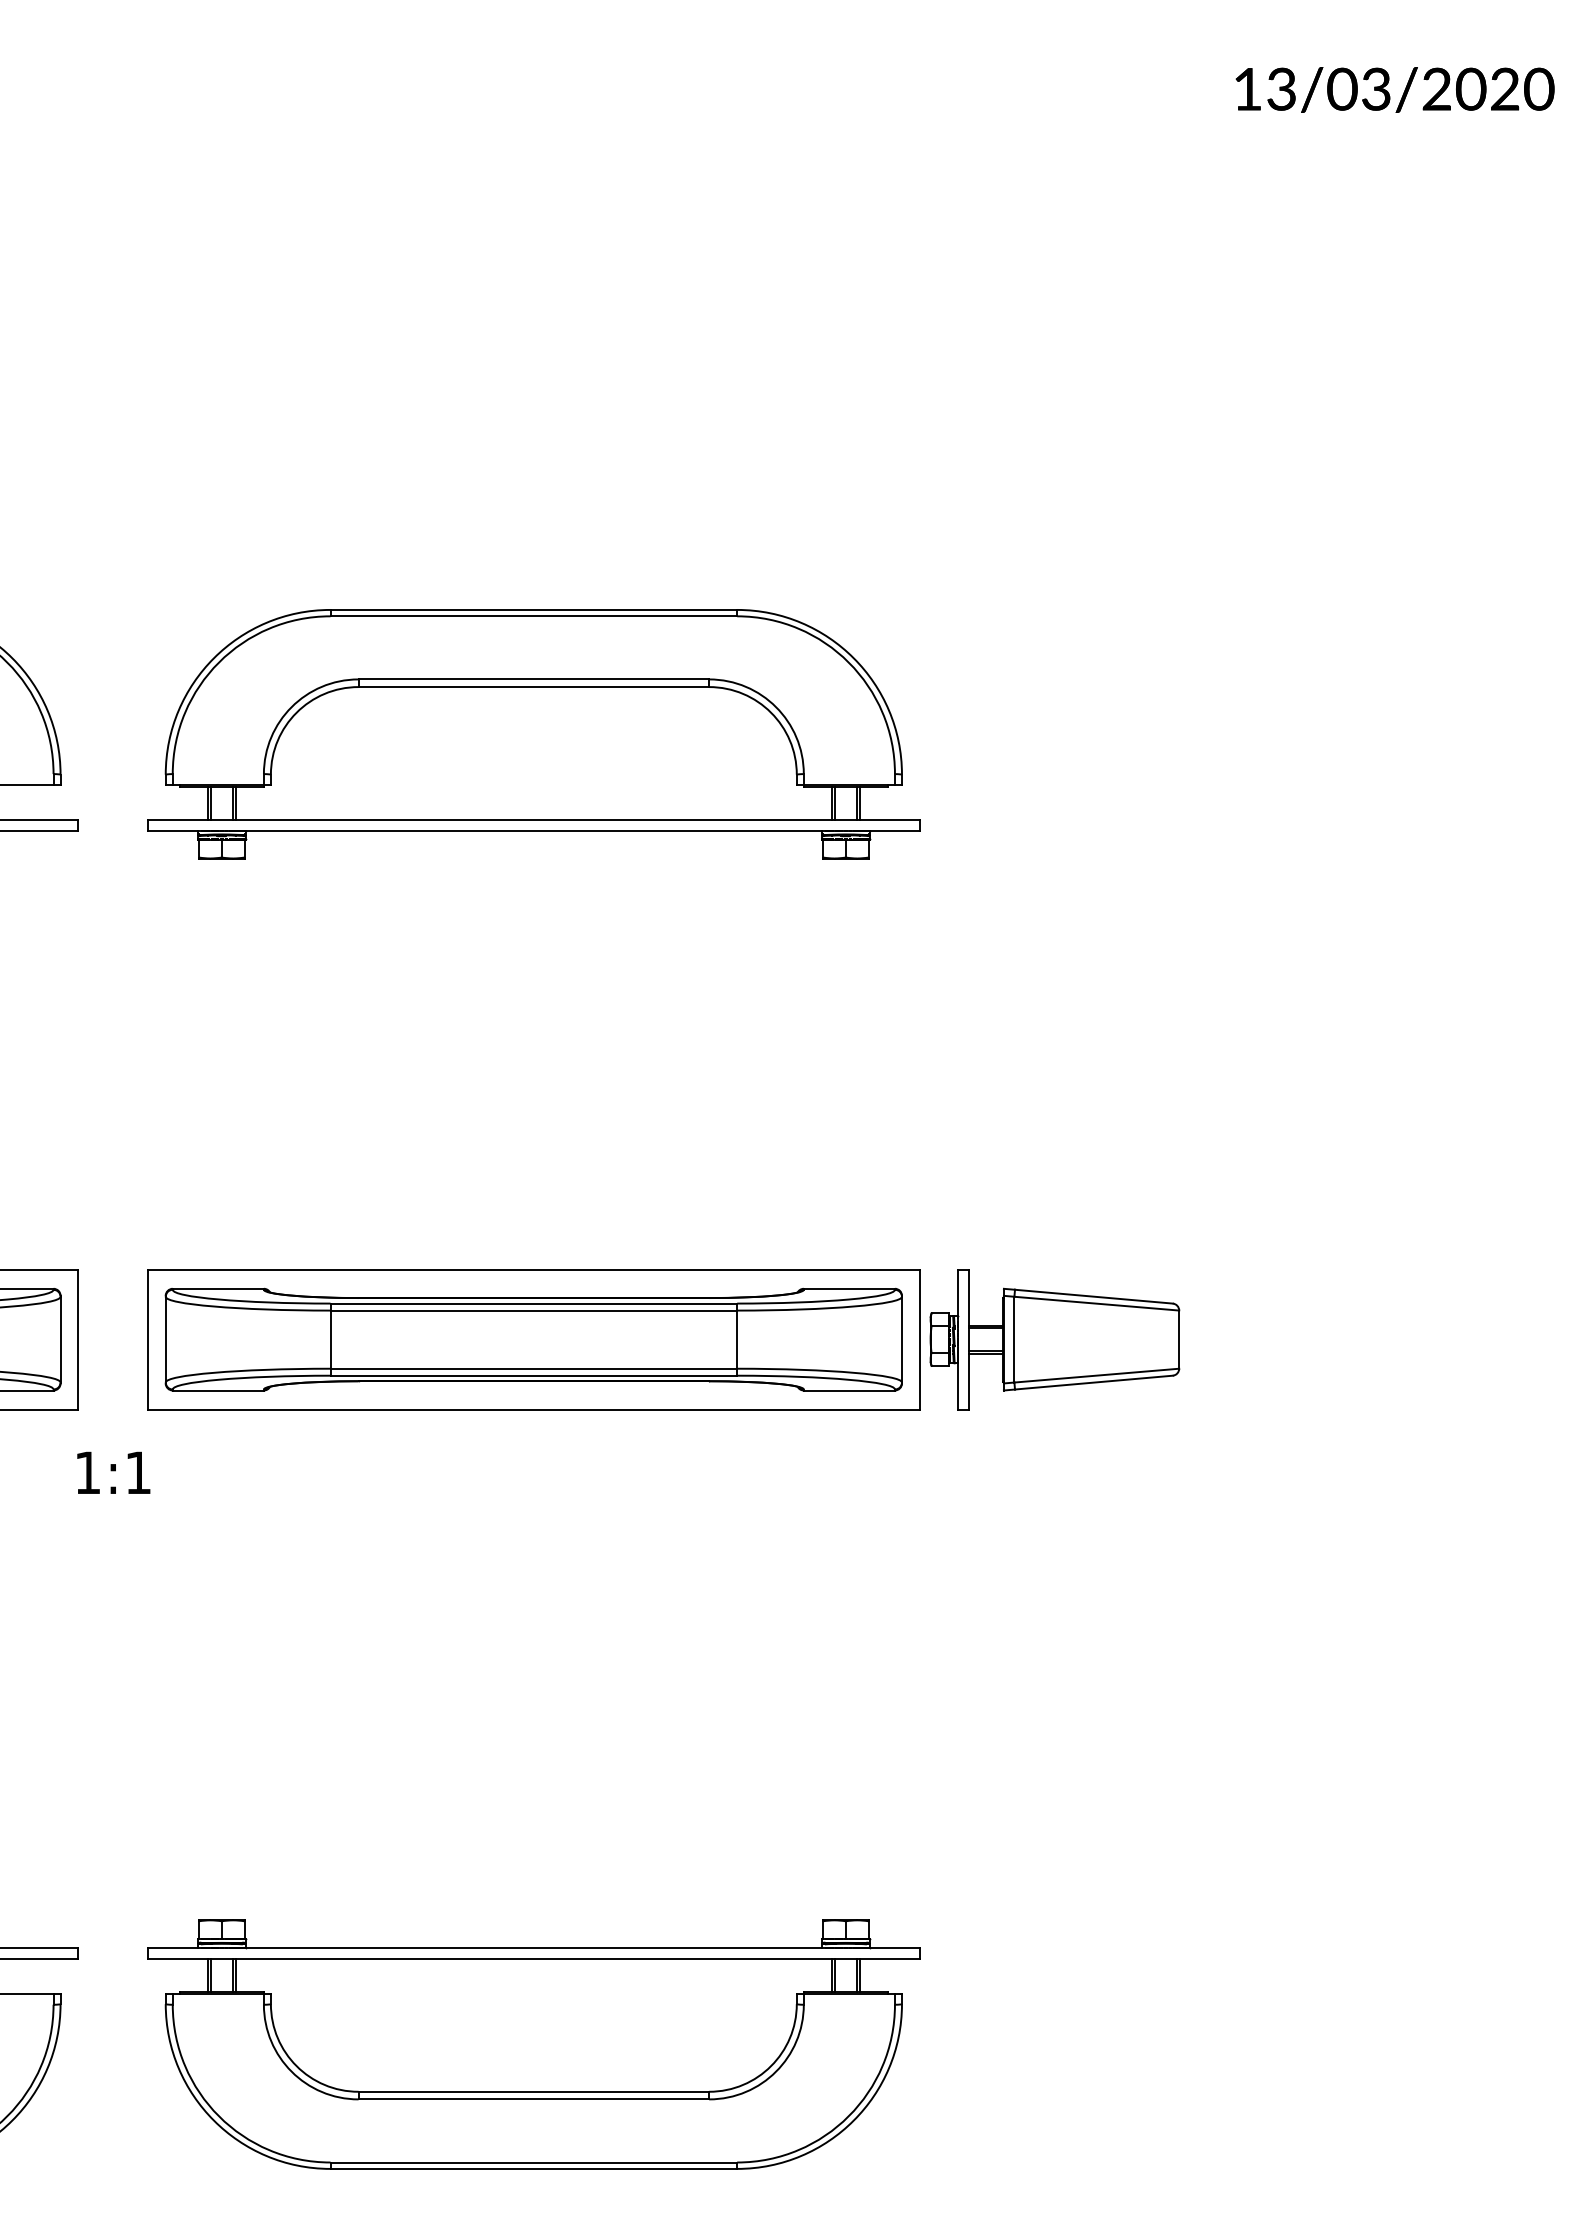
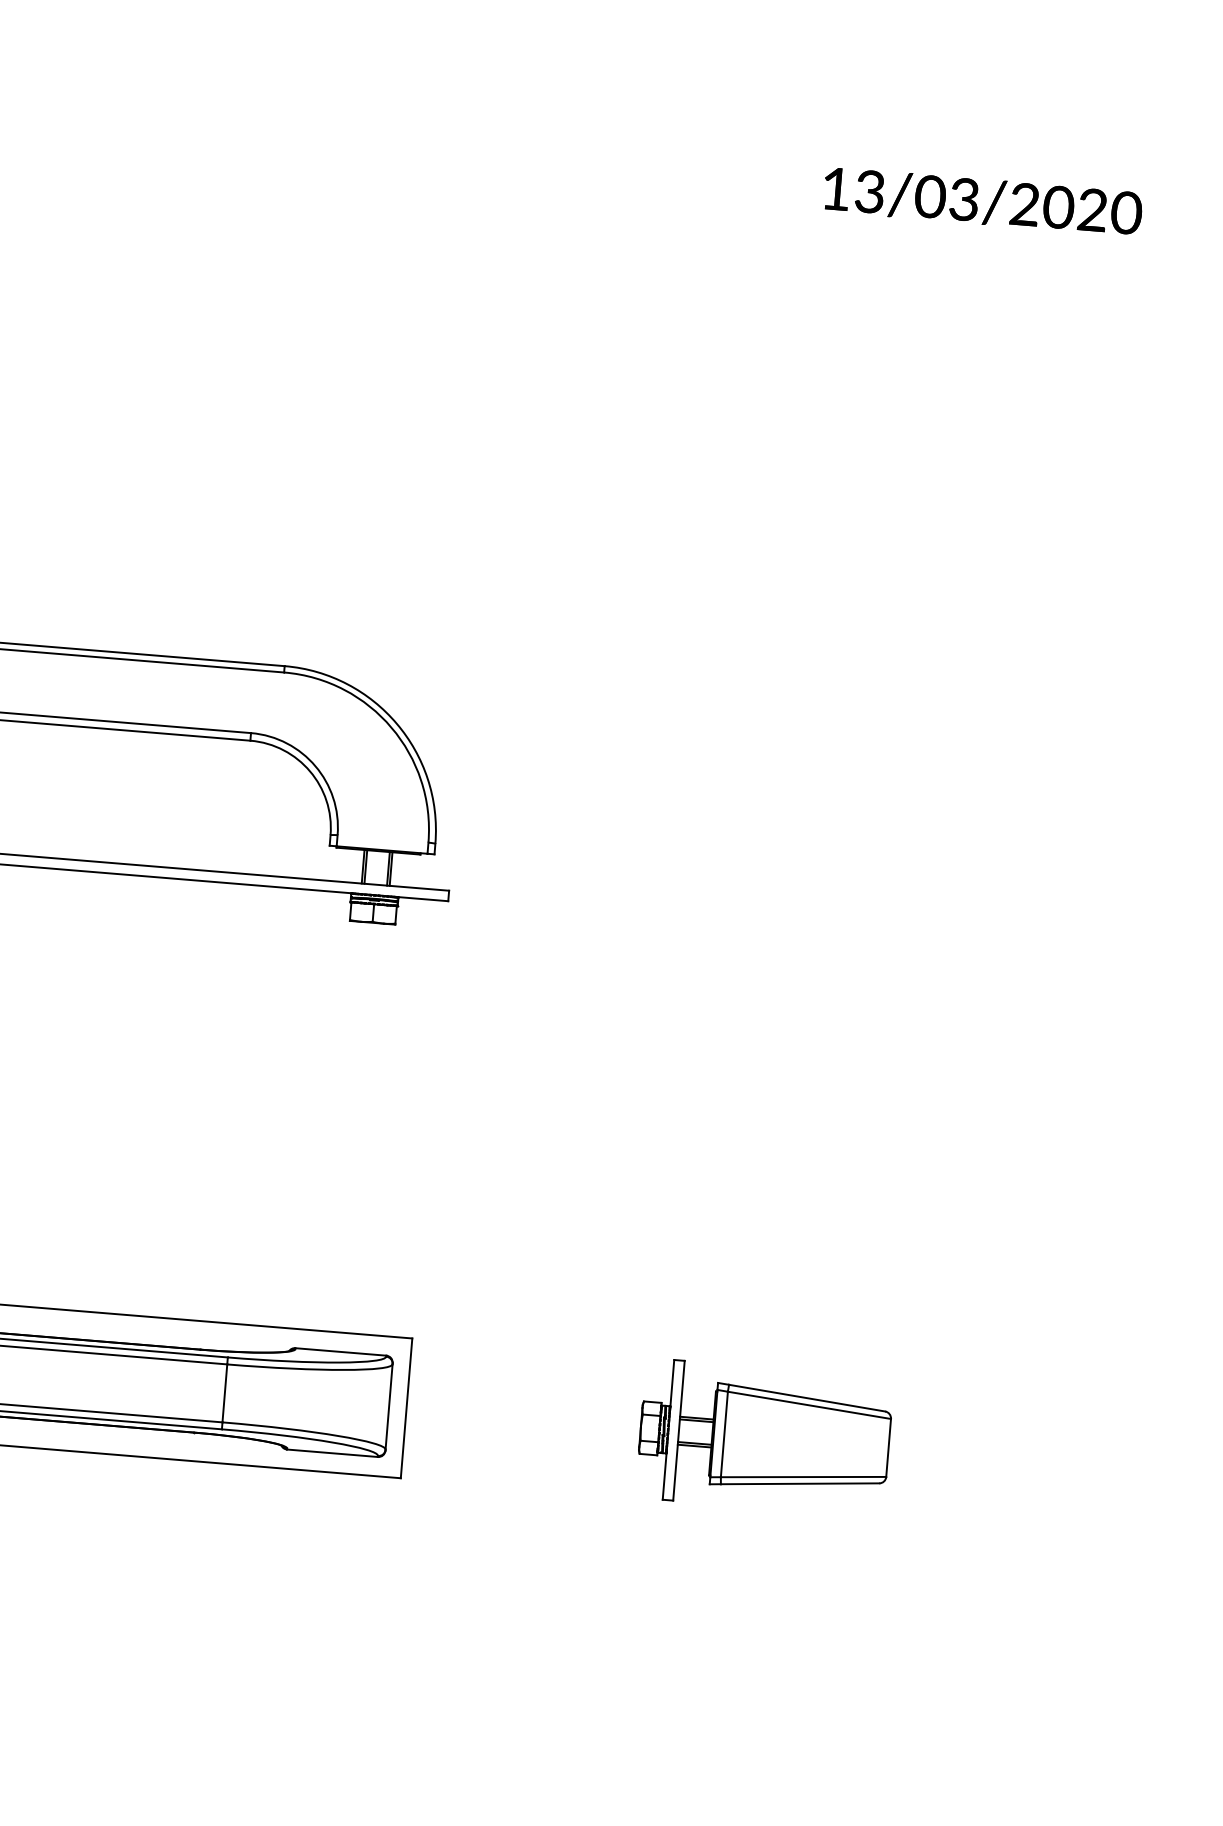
part: (1054, 1339) -> (764, 1437), moved

